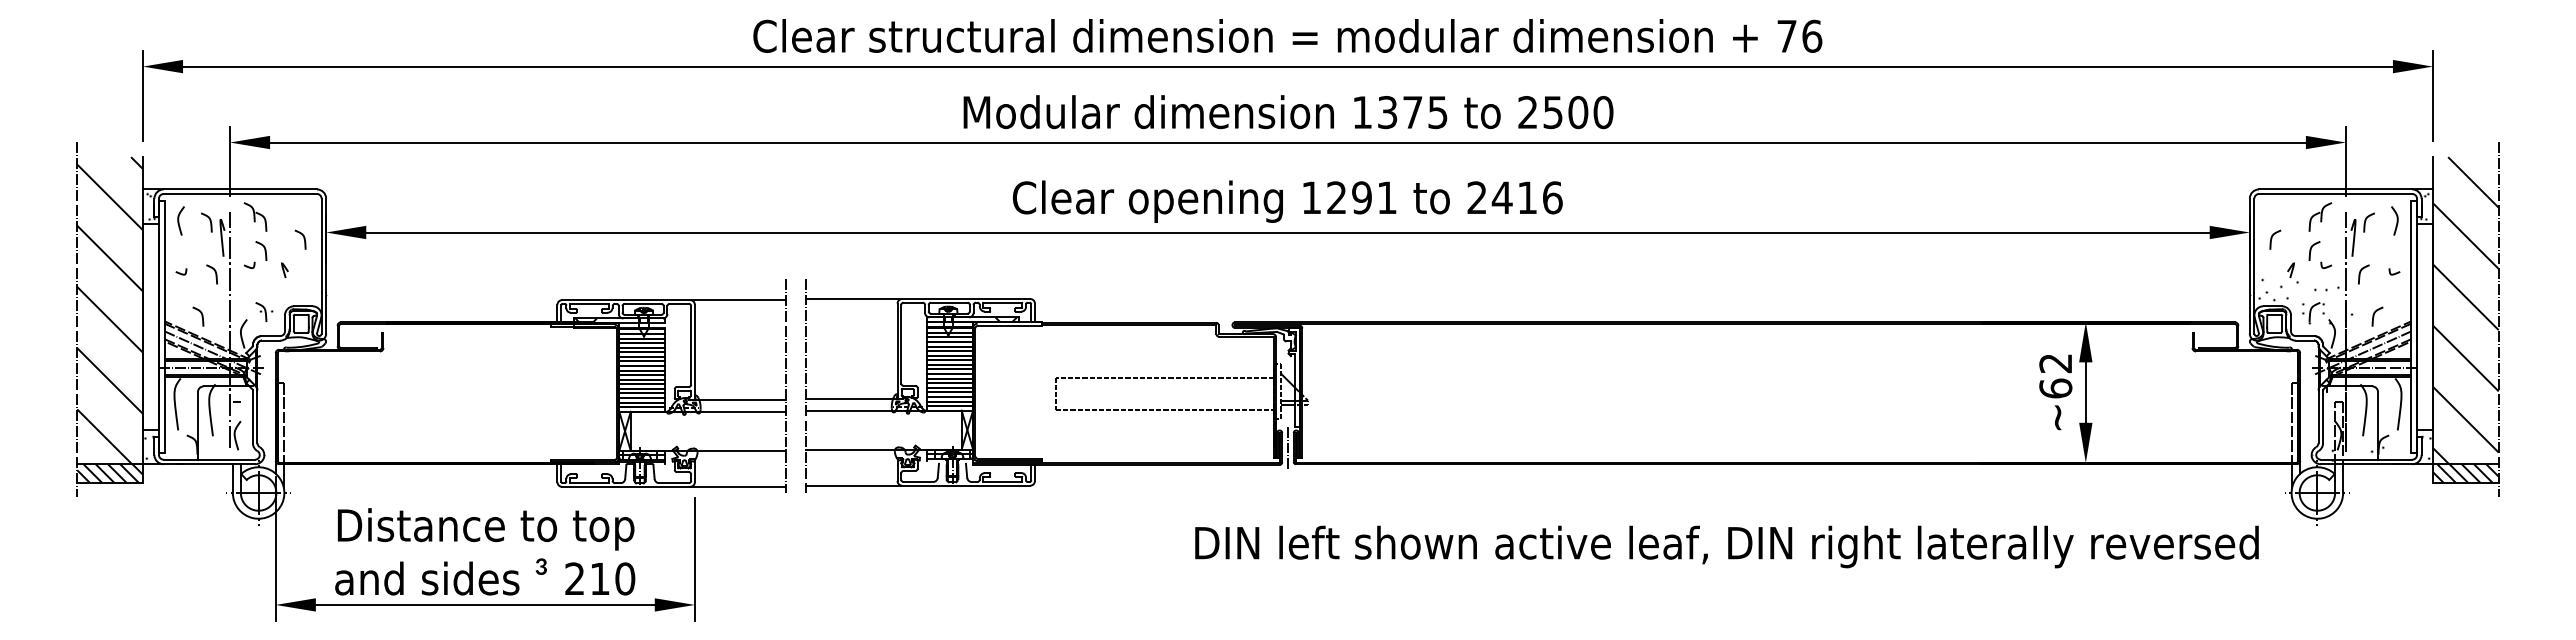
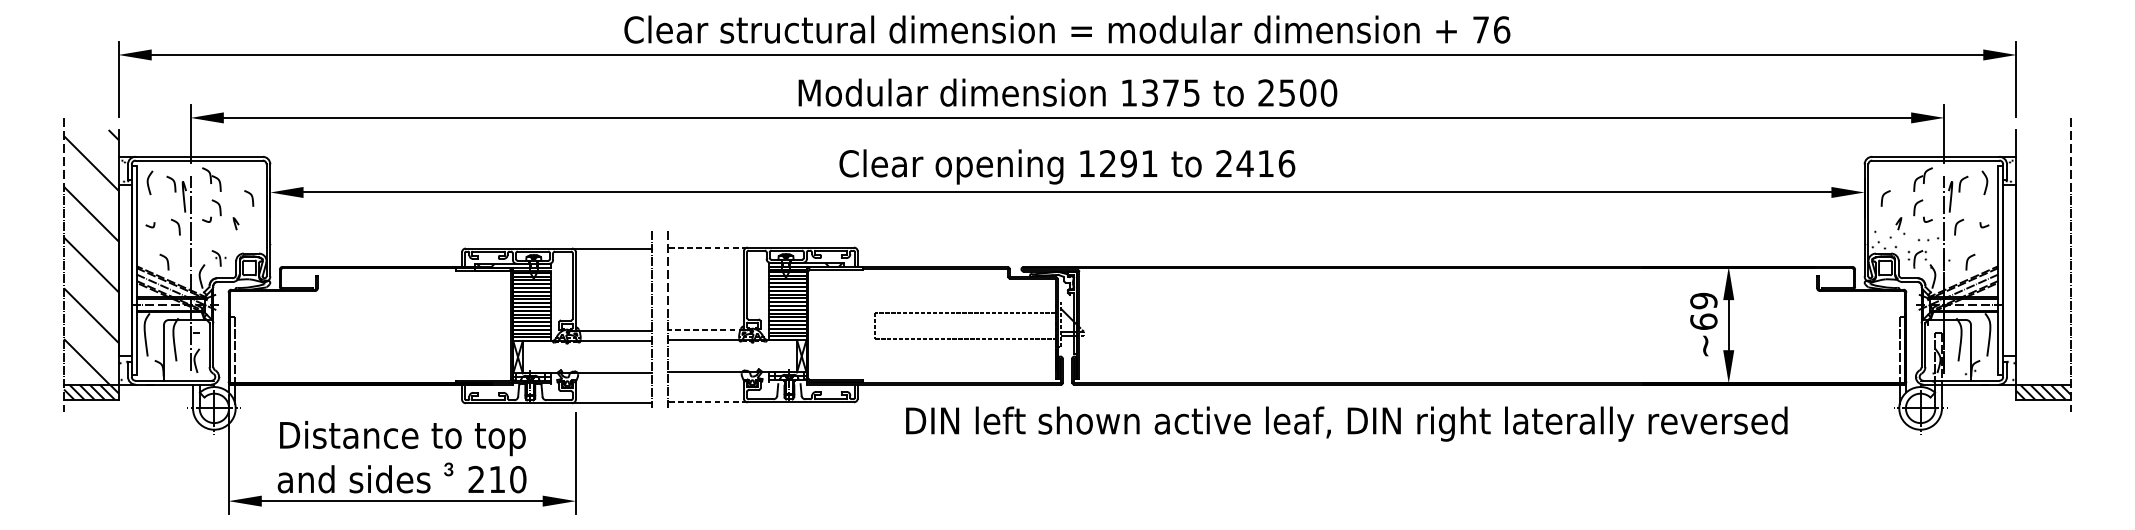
line: (853, 299) -> (707, 248), solid -> dashed
hatch: (2465, 310) -> (2043, 257), removed
text: (2055, 363) -> (1703, 301), ~62 -> ~69
line: (851, 398) -> (705, 330), solid -> dashed
line: (1287, 447) -> (1067, 370), removed
line: (853, 485) -> (707, 402), solid -> dashed
text: (1726, 546) -> (1346, 423), moved

